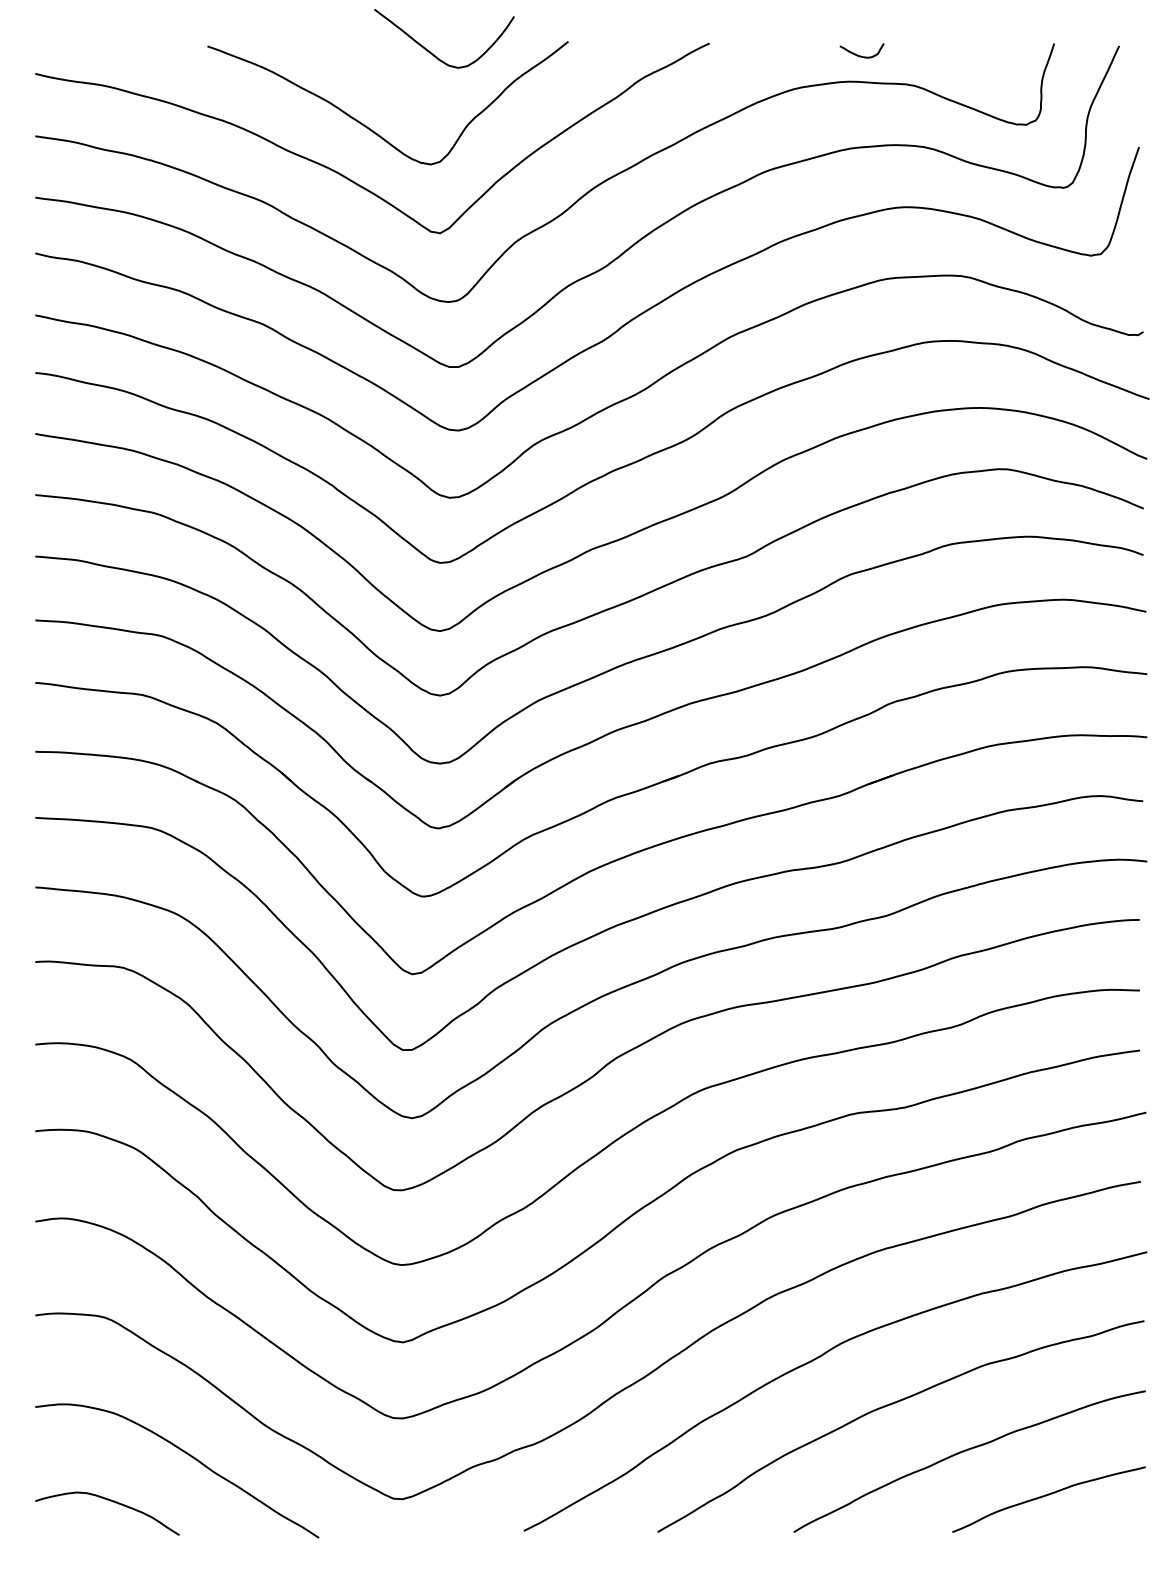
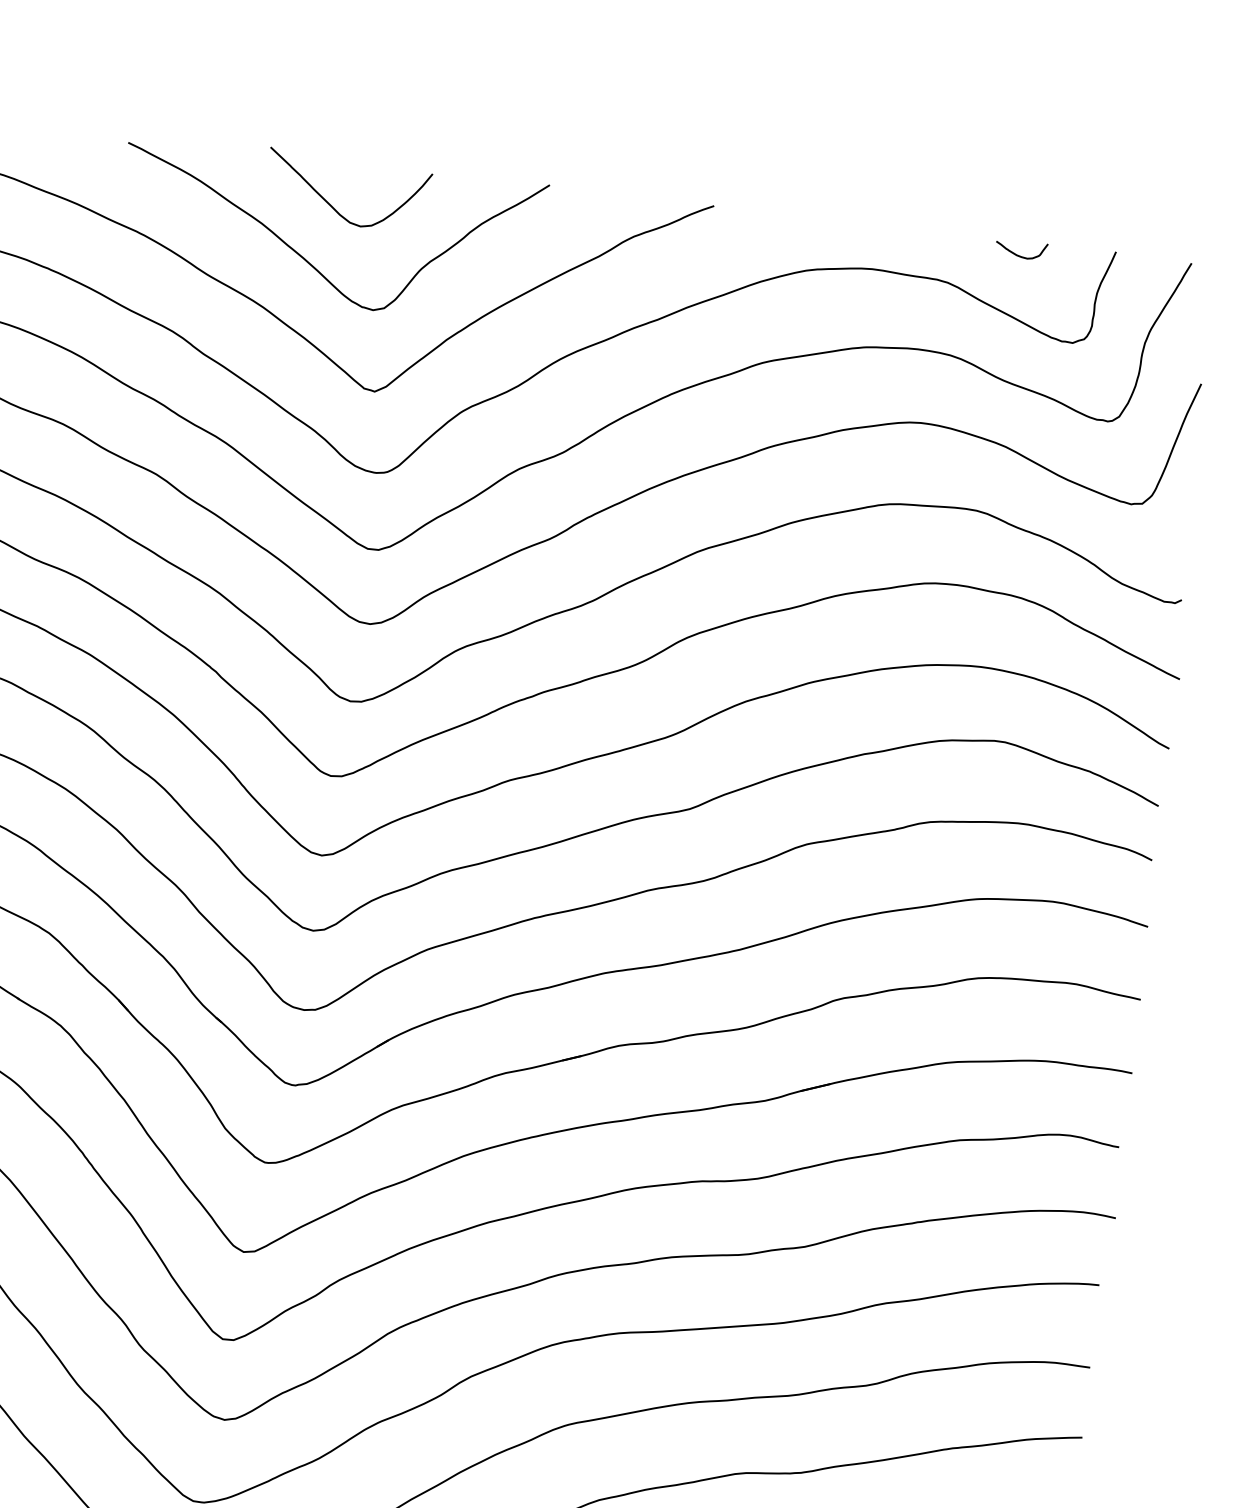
curve: (433, 53) -> (333, 206), moved
curve: (861, 55) -> (1020, 255), moved

